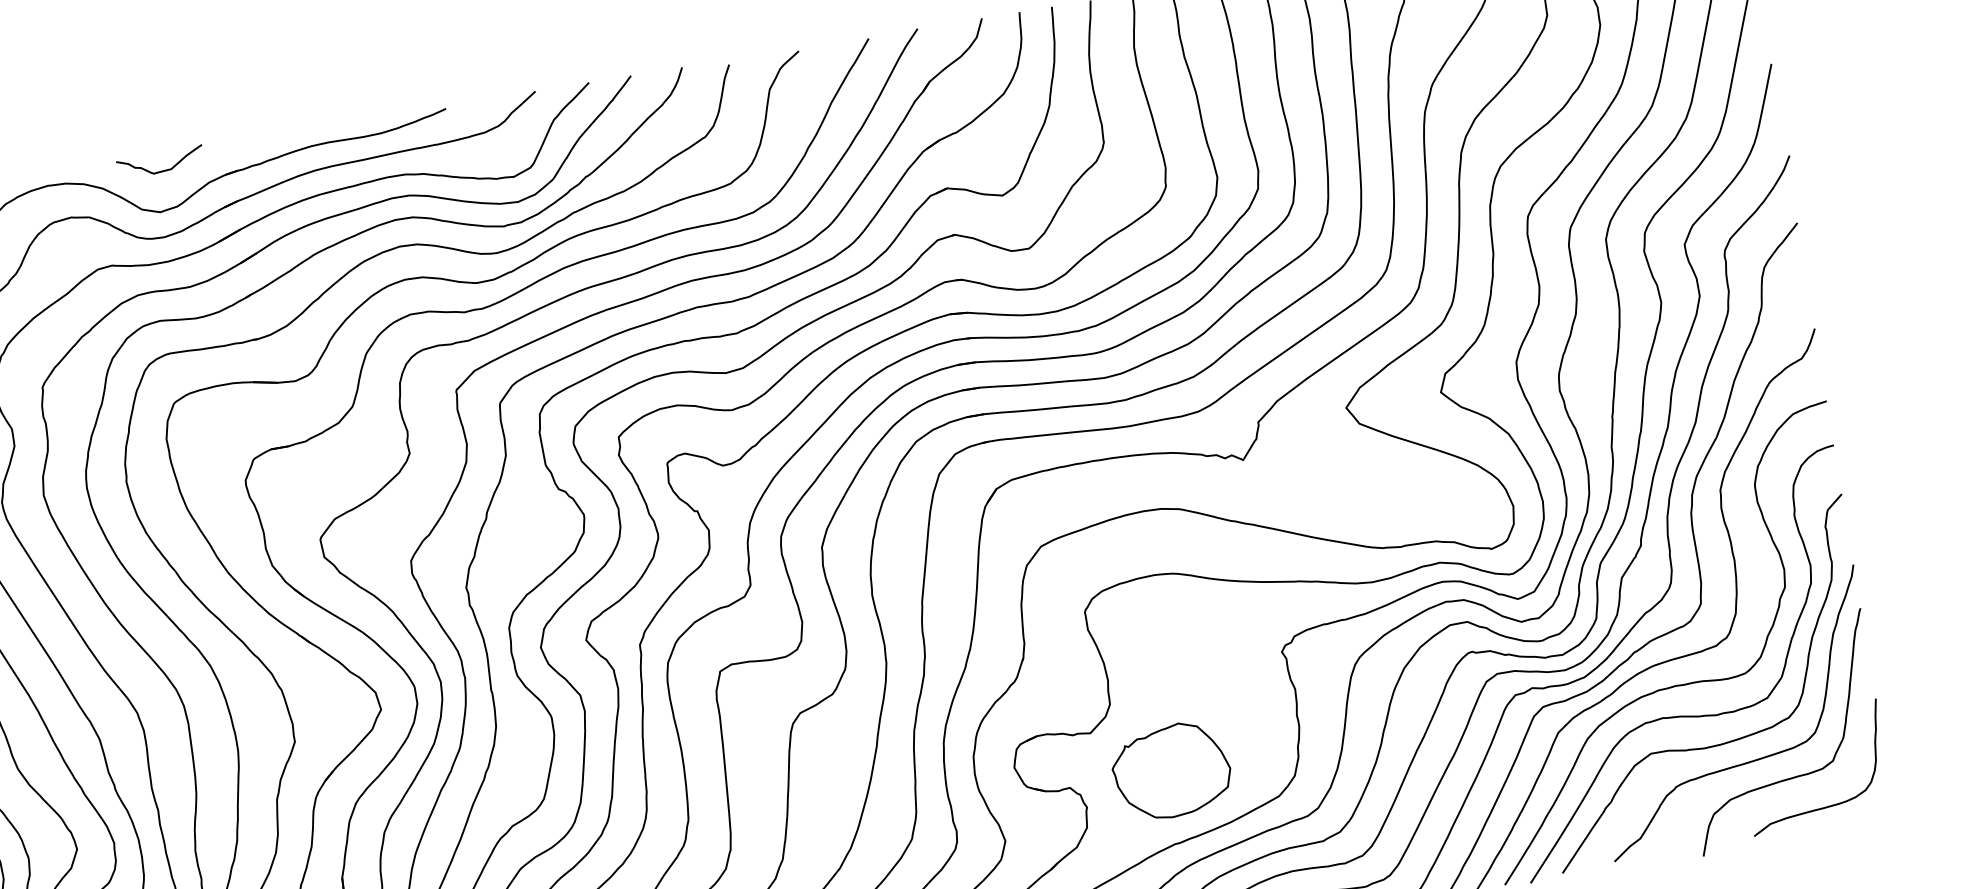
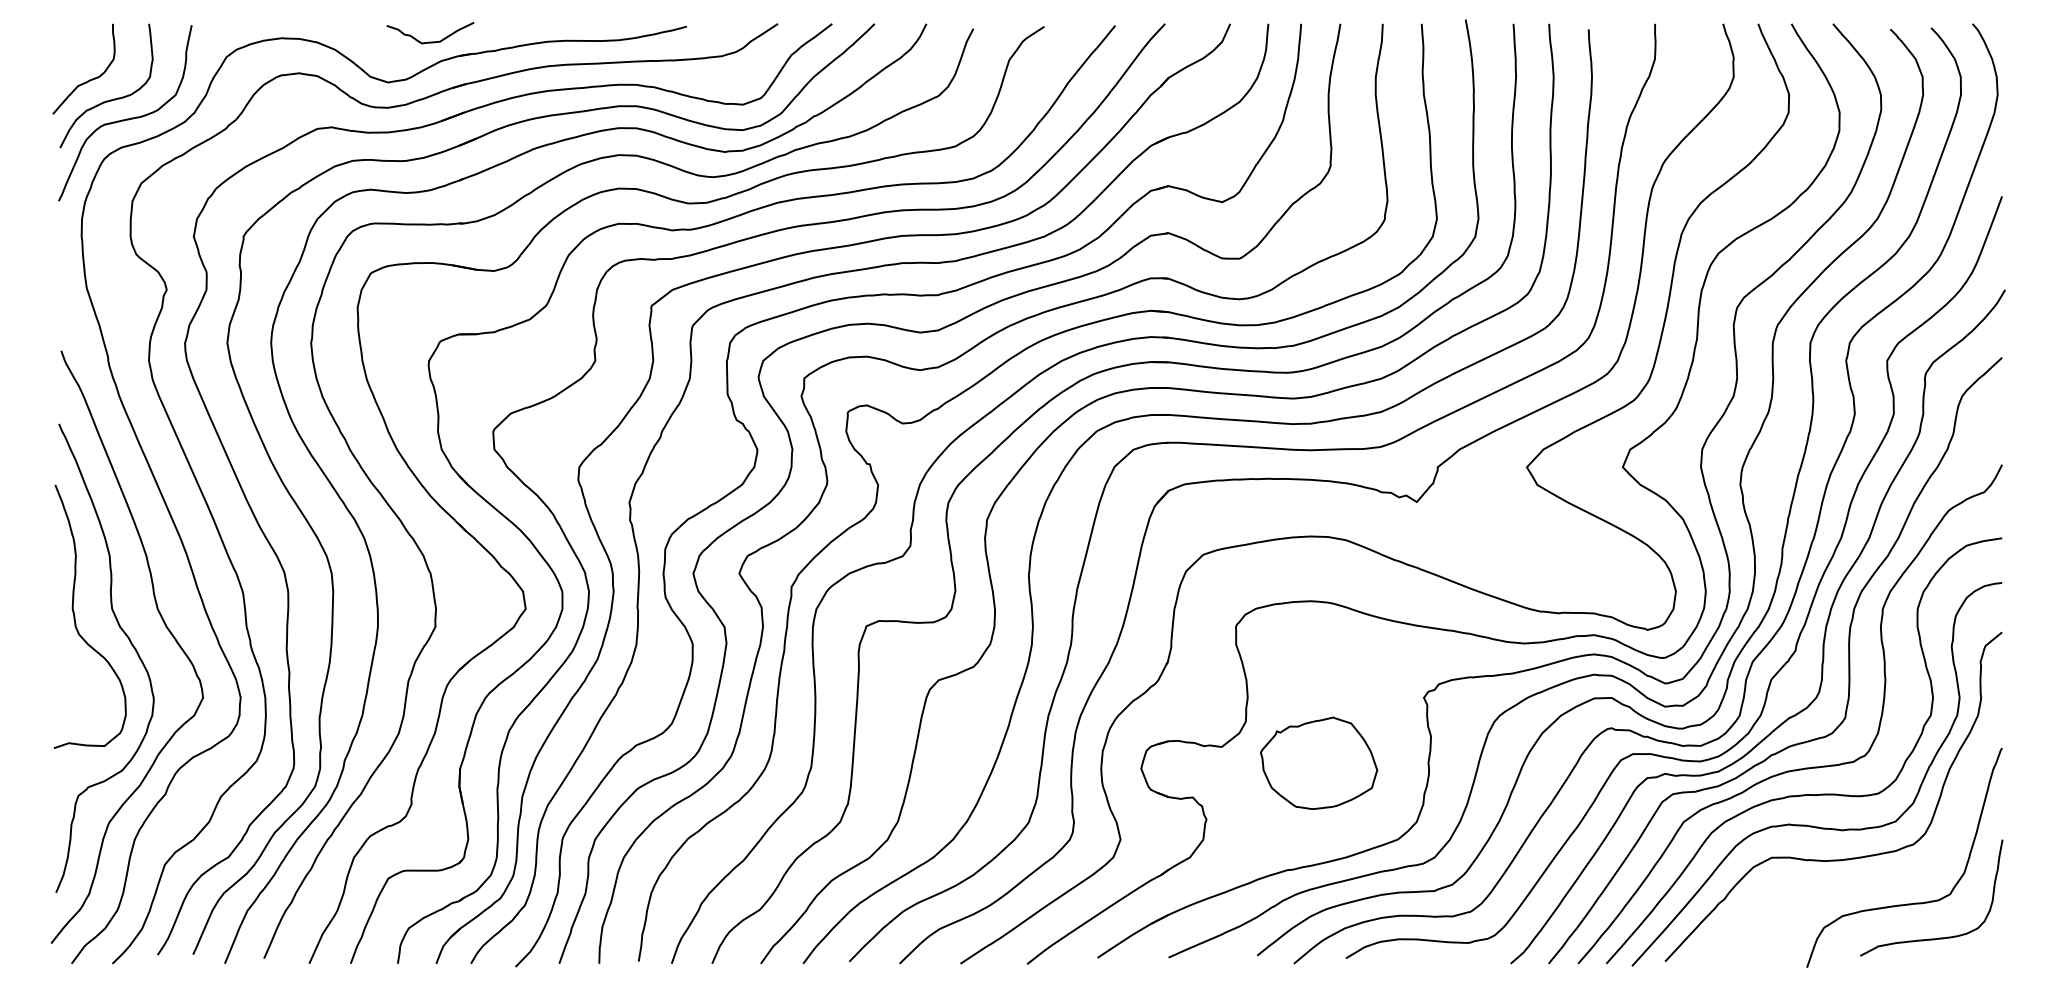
curve: (161, 170) -> (430, 41), moved
curve: (1751, 760) -> (1869, 880), removed
part: (1172, 770) -> (1319, 762), moved

